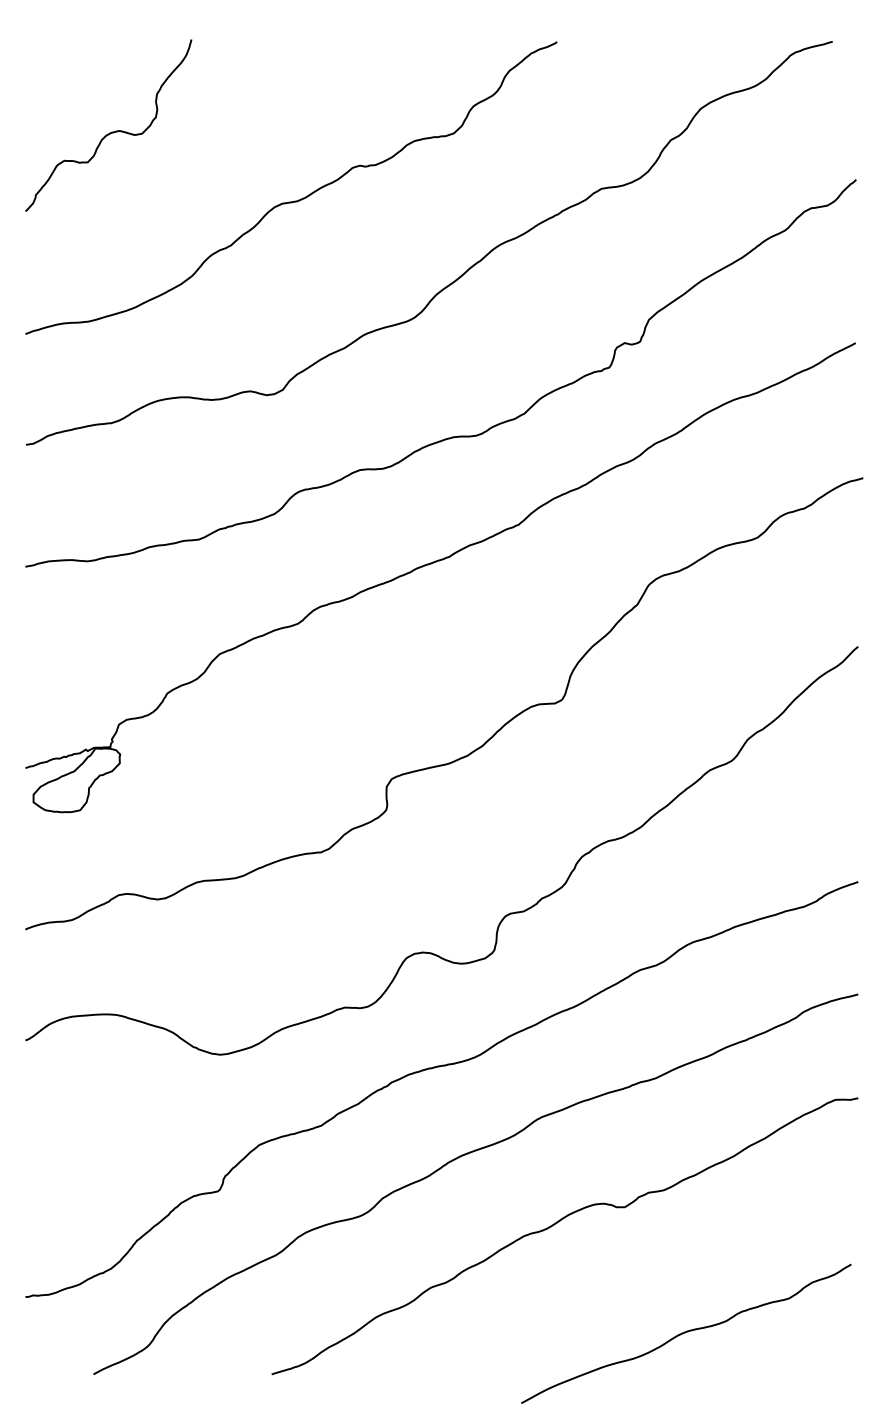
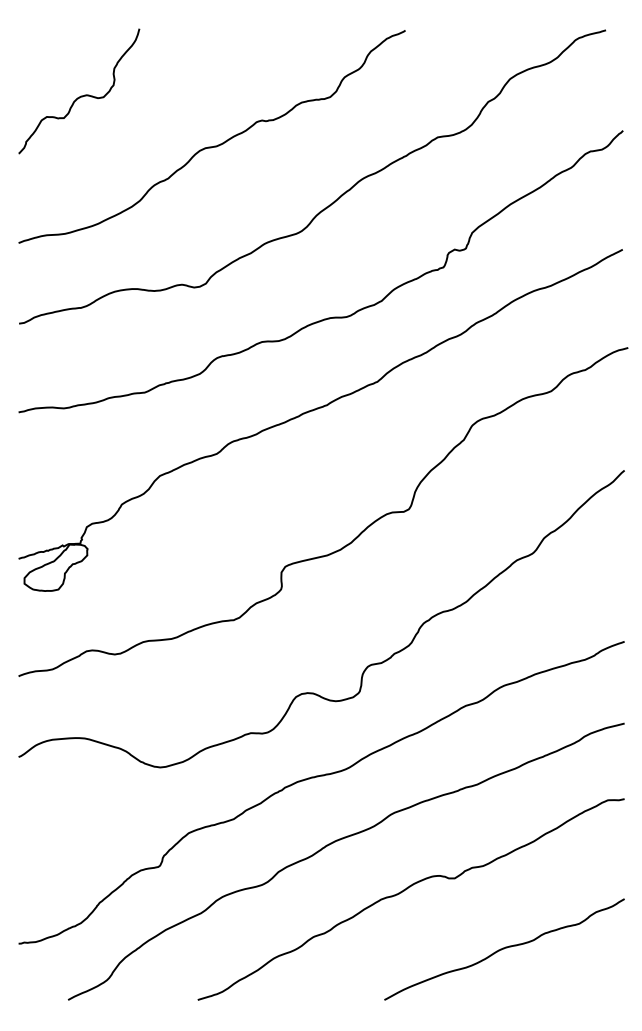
curve: (686, 1333) -> (504, 949), moved

